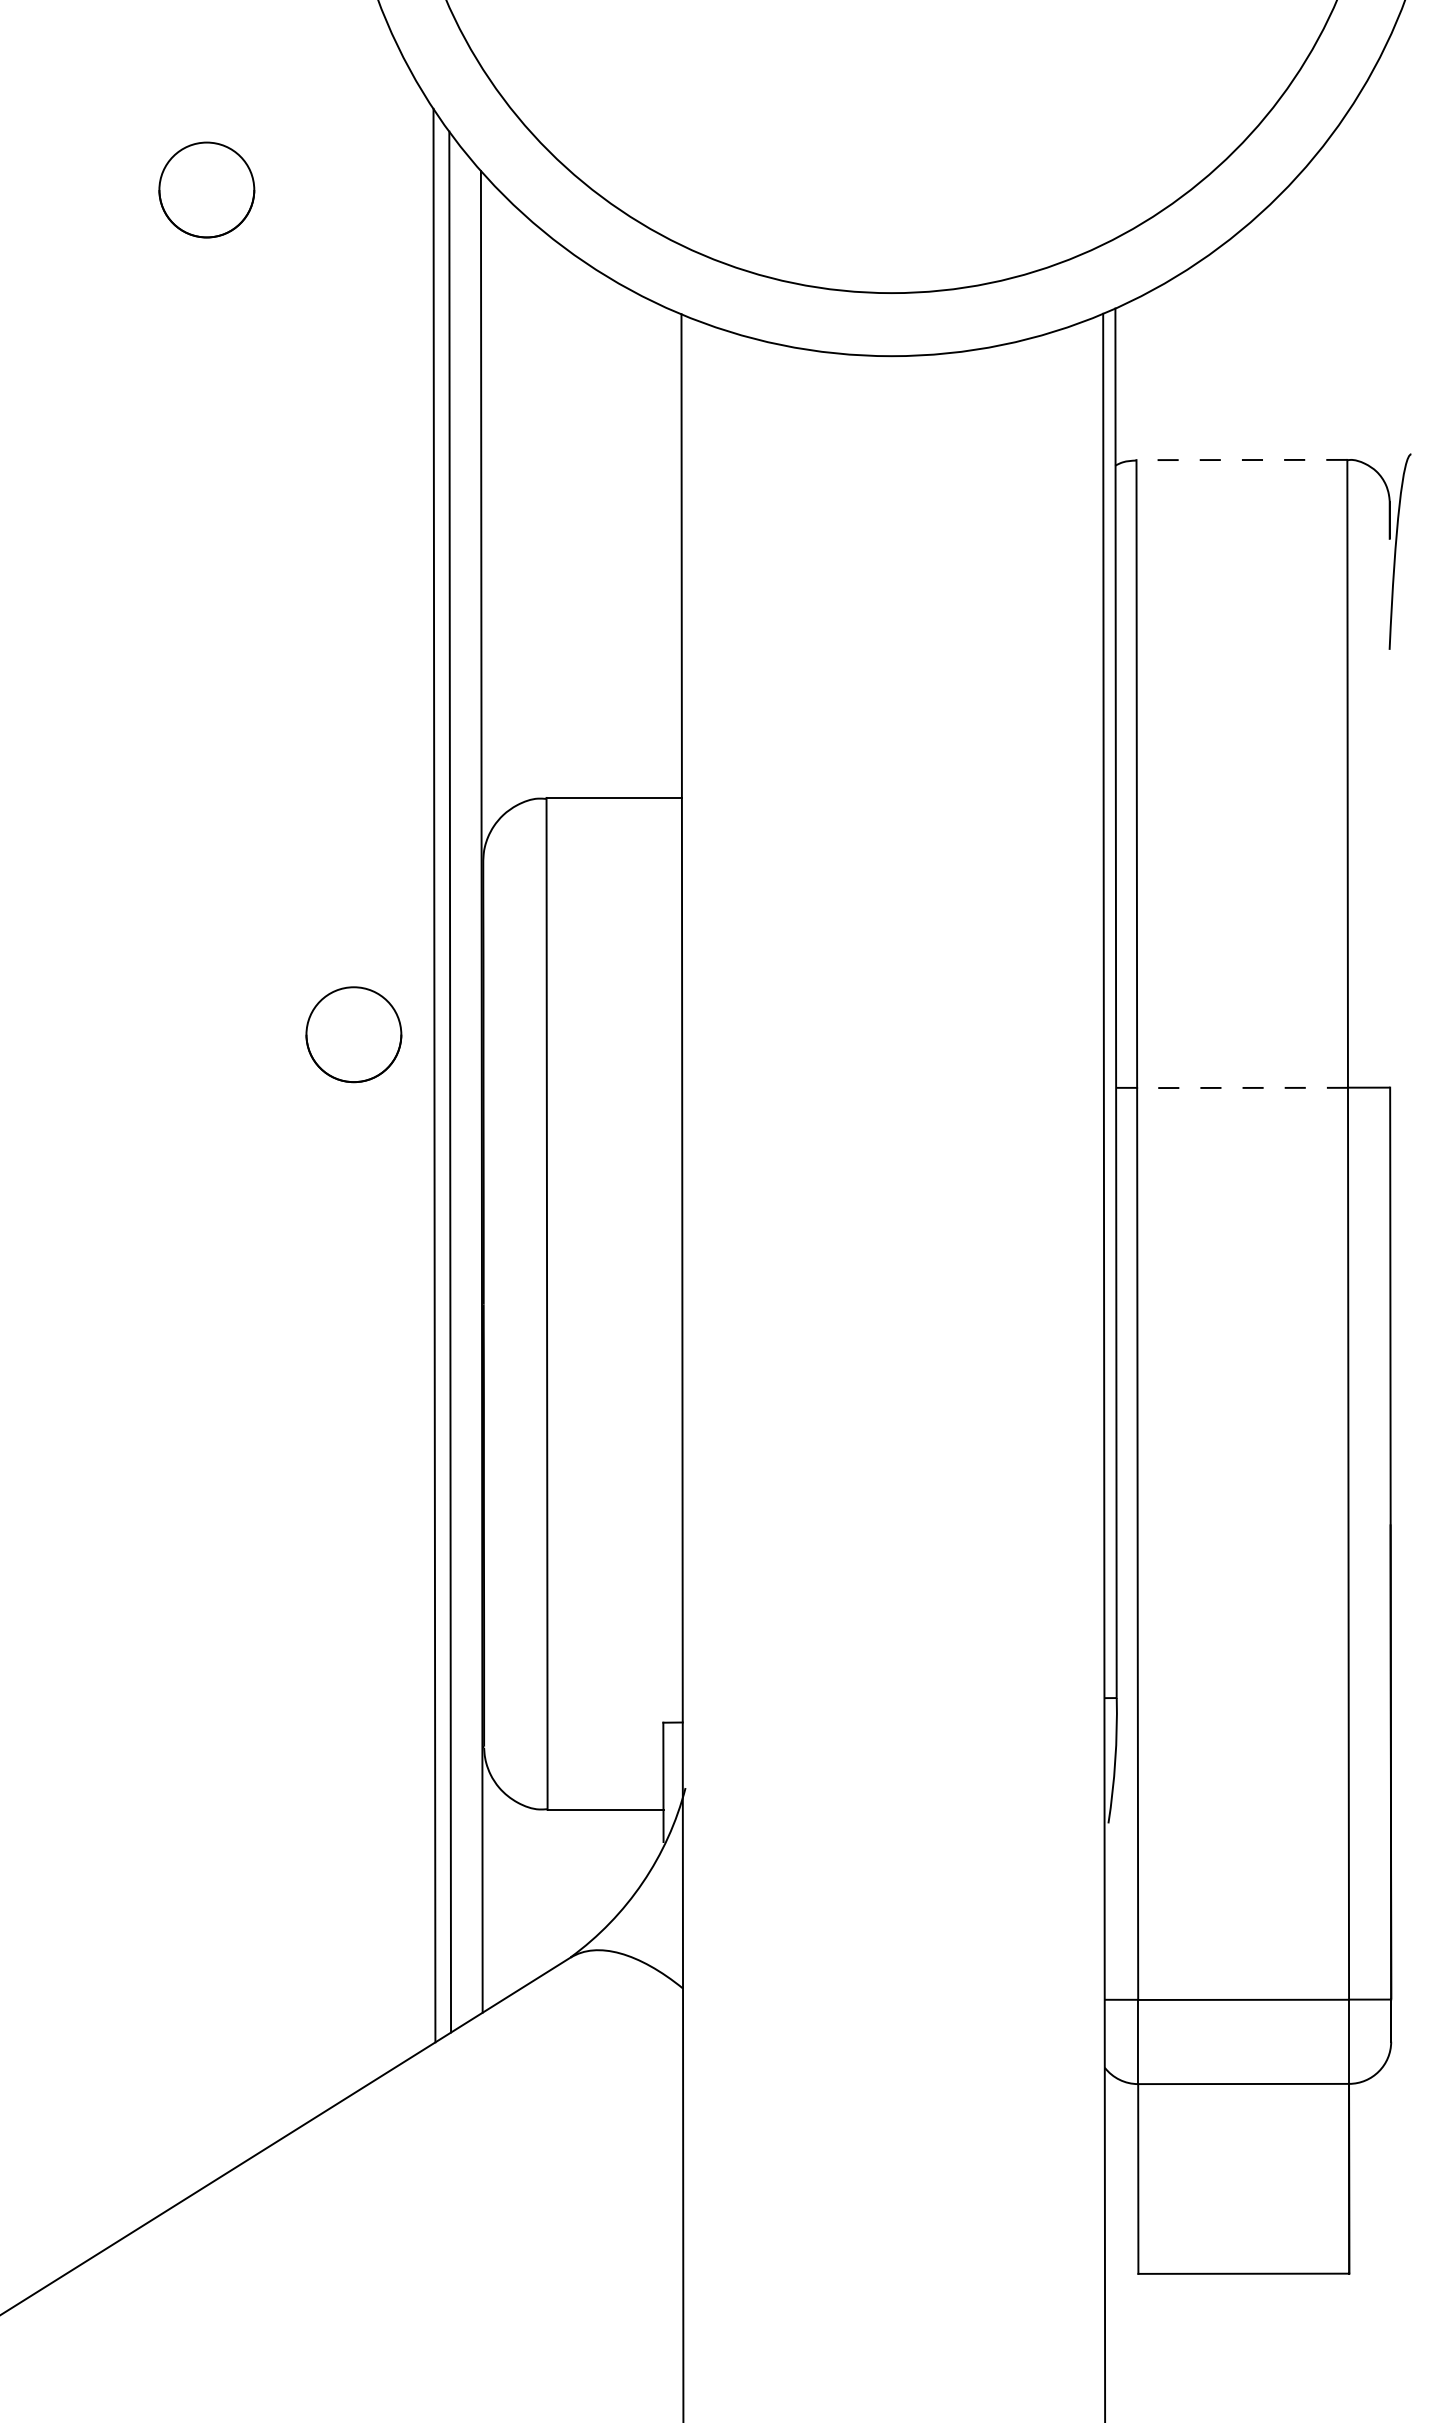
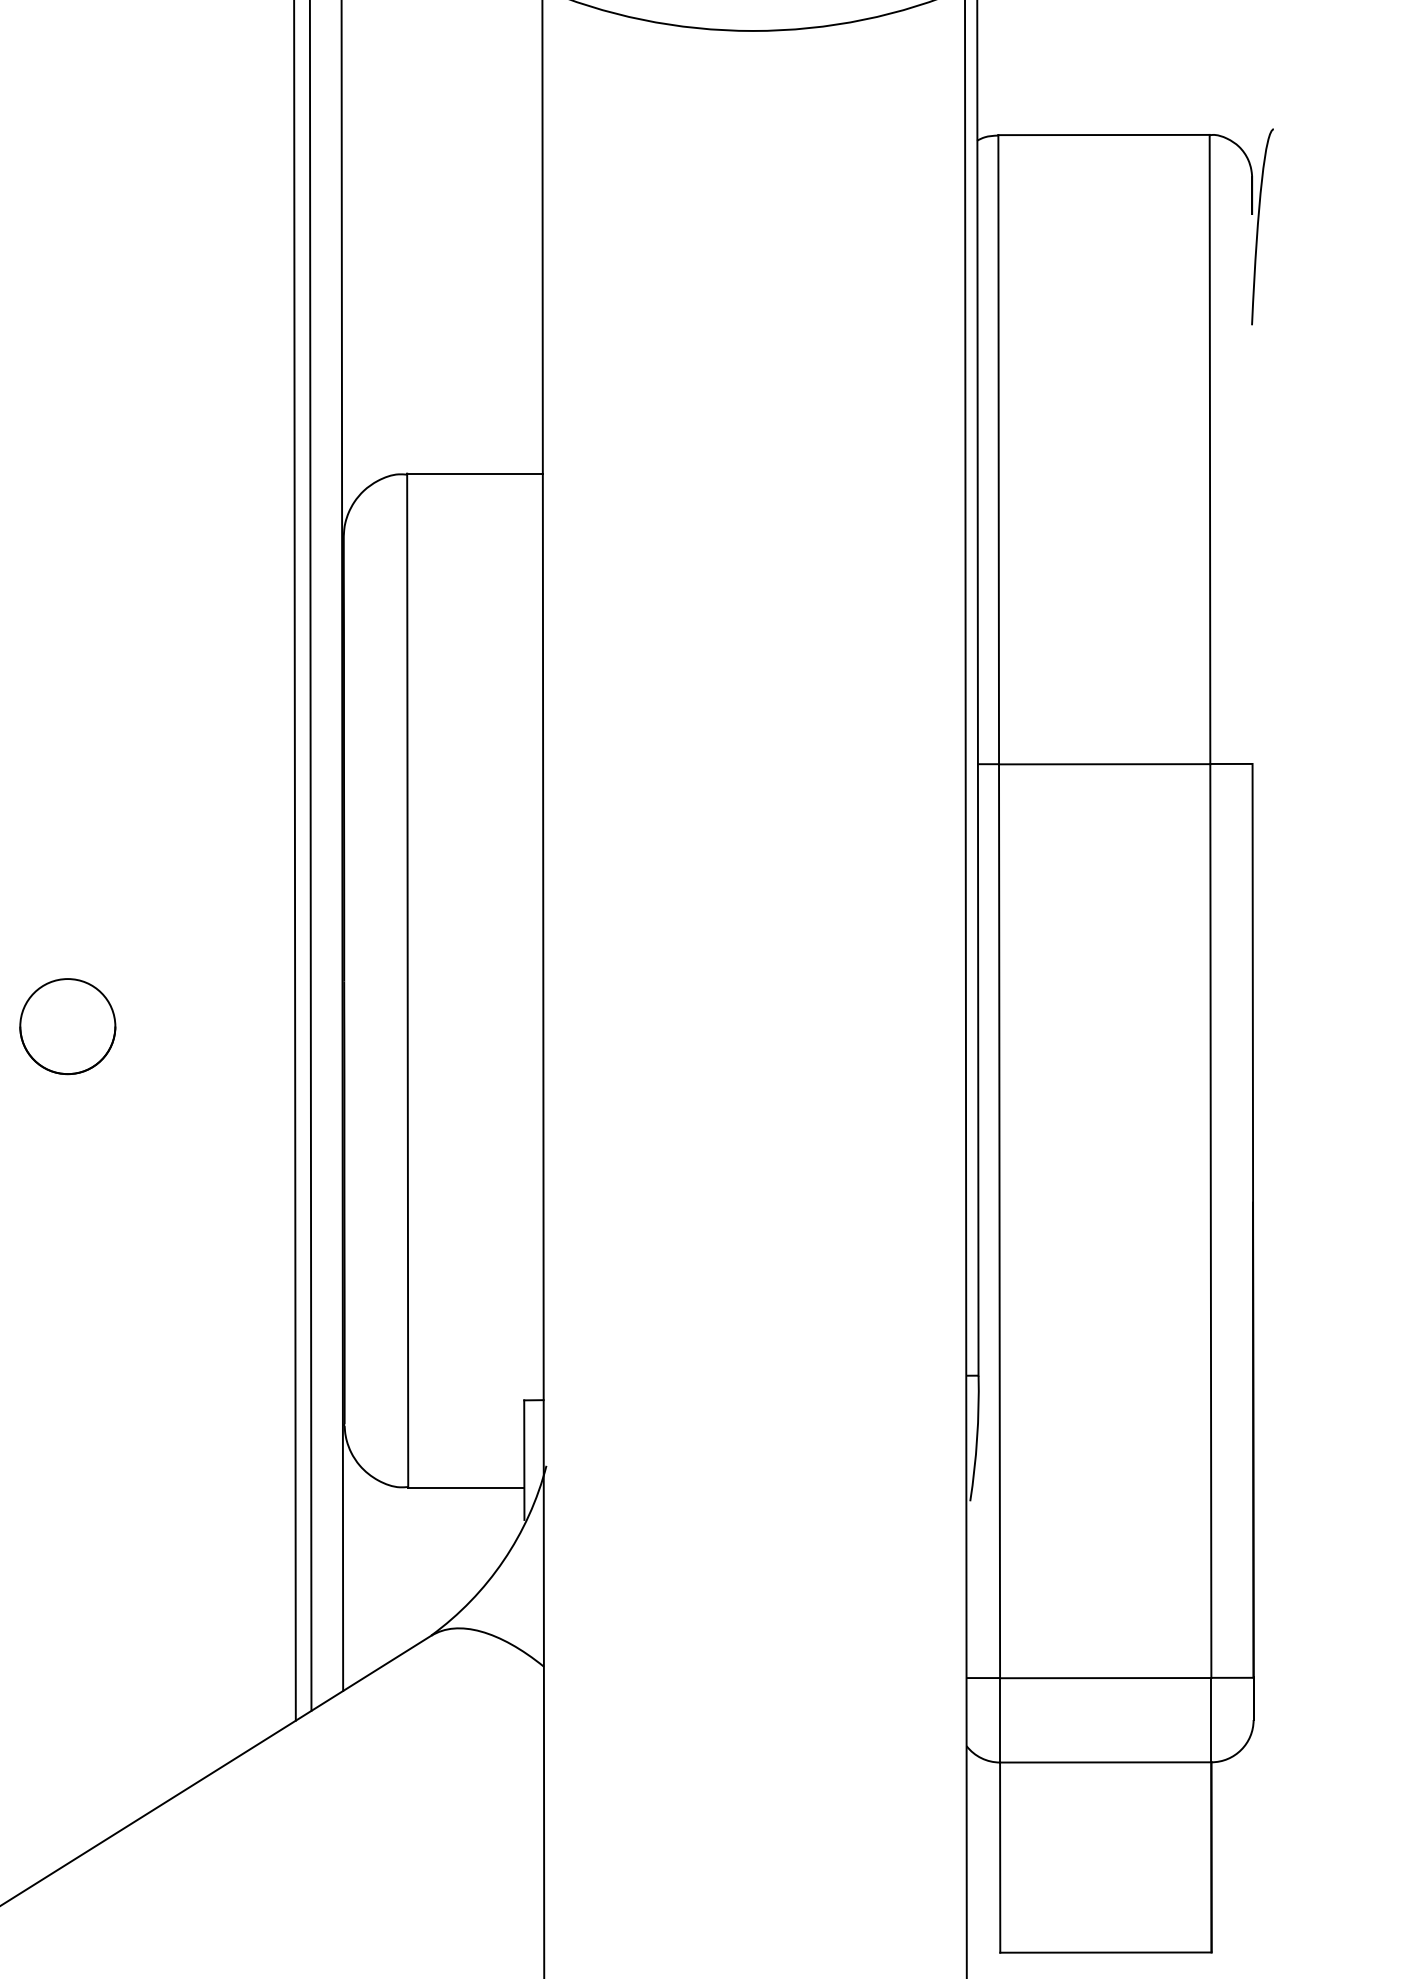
line: (1241, 460) -> (1103, 135), dashed -> solid
part: (353, 1034) -> (67, 1026), moved
line: (1242, 1087) -> (1104, 763), dashed -> solid

